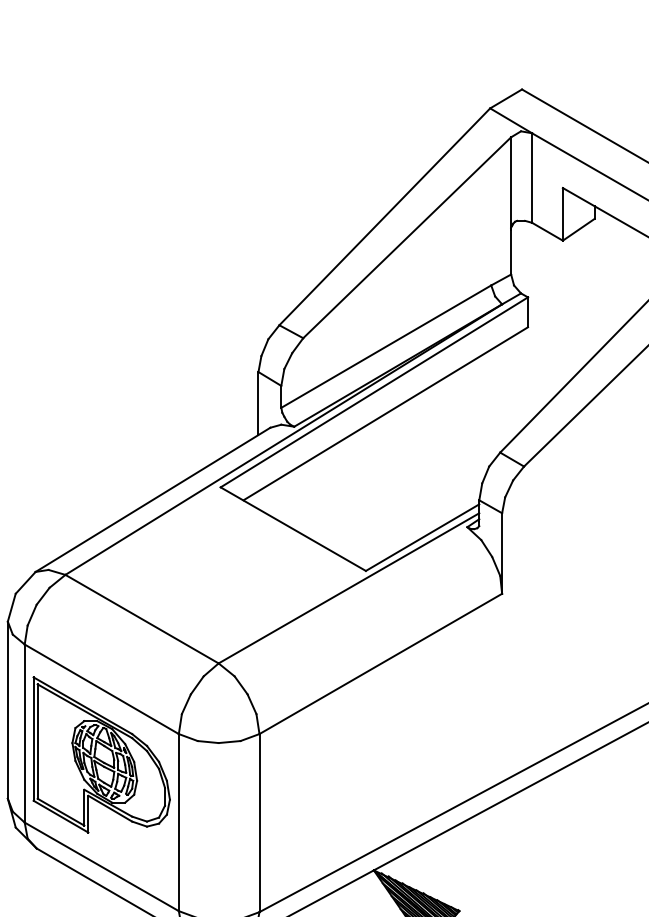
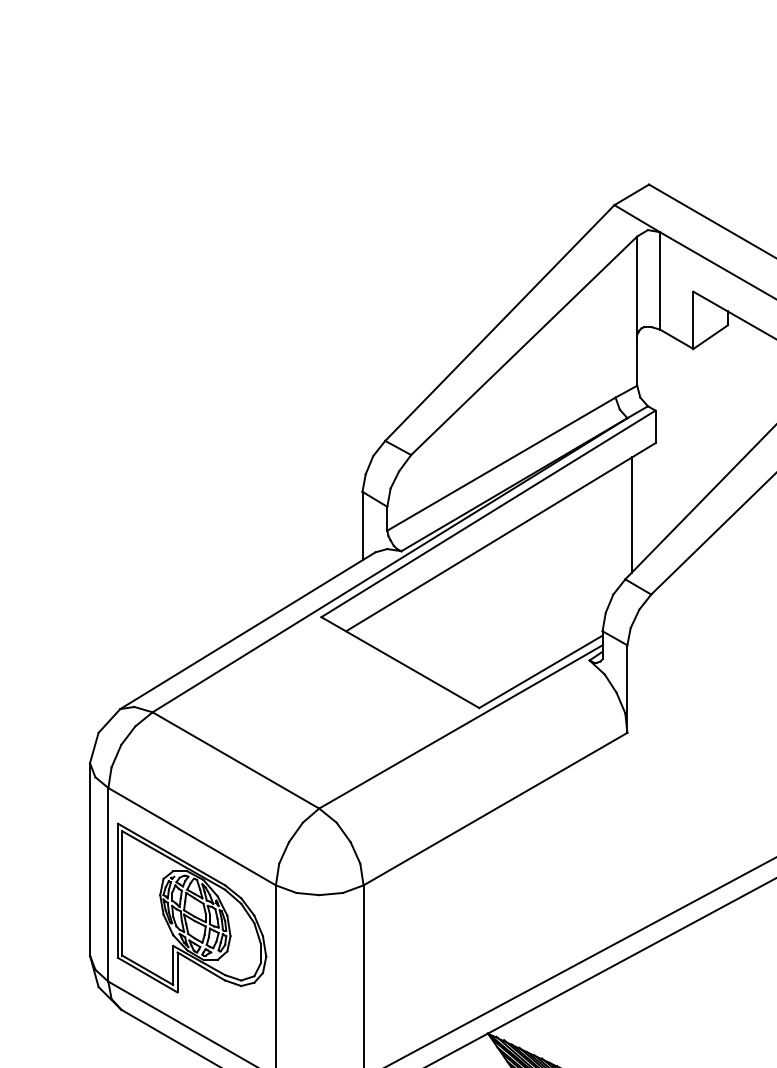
line: (505, 392) -> (631, 514), added

